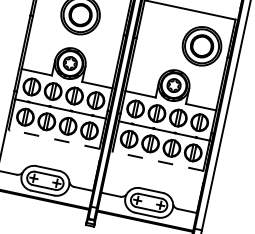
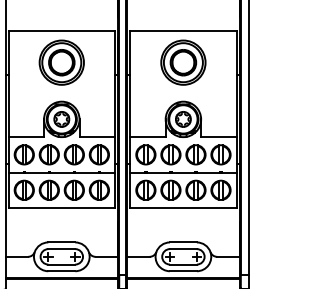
part: (202, 46) -> (183, 62), moved
line: (53, 139) -> (61, 208), dashed -> solid
line: (157, 161) -> (182, 208), dashed -> solid

